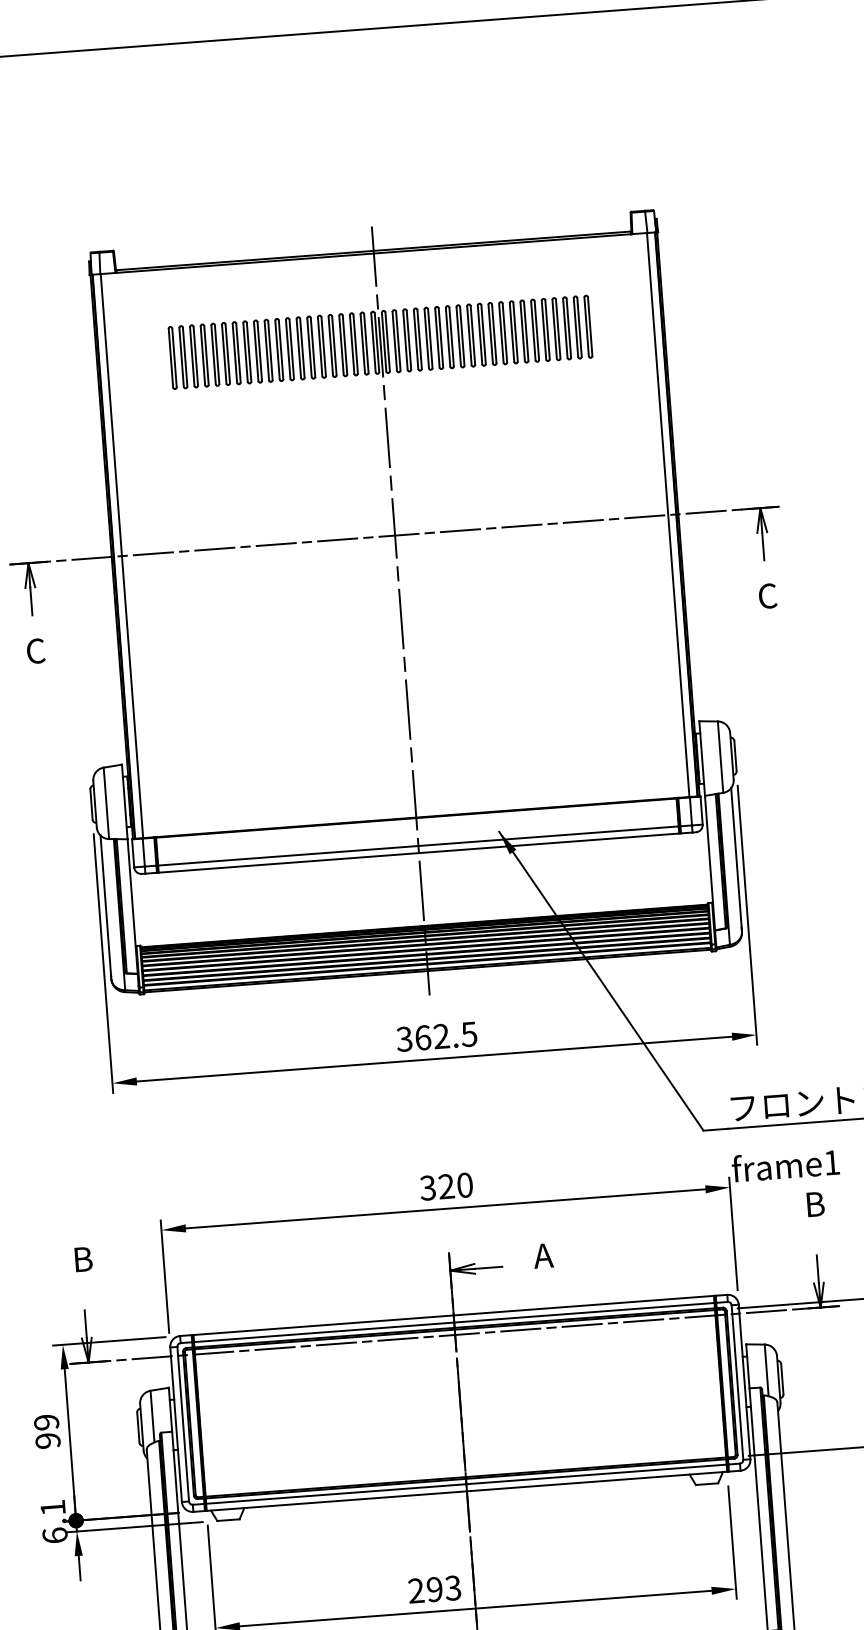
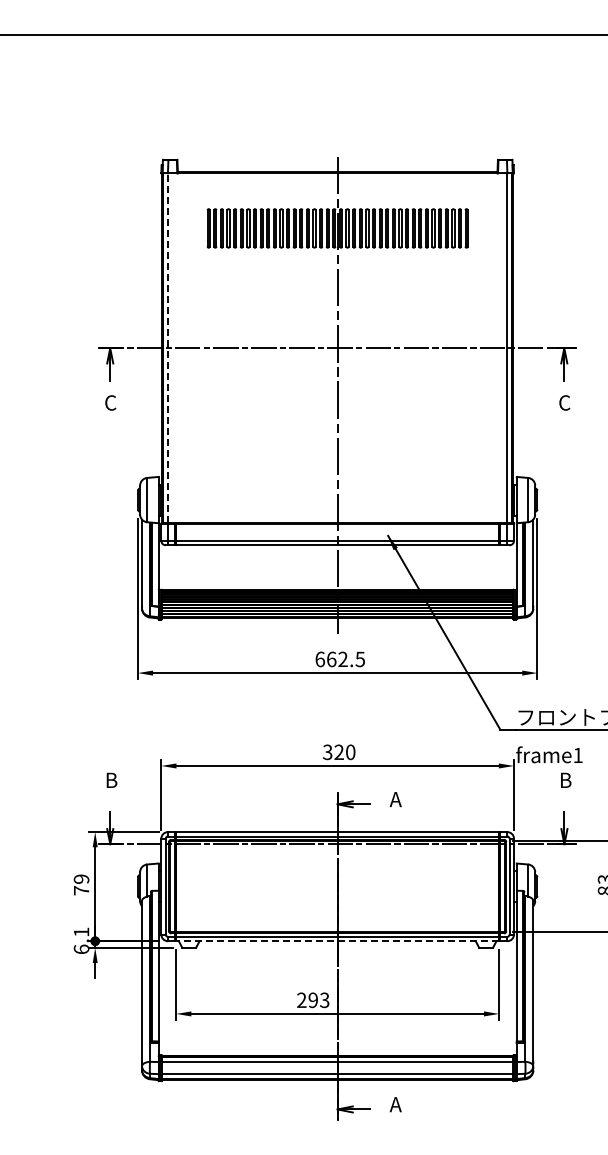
line: (122, 556) -> (168, 348), solid -> dashed
text: (403, 1039) -> (319, 659), 362.5 -> 662.5
text: (47, 1440) -> (81, 890), 99 -> 79
line: (466, 1491) -> (337, 941), solid -> dashed

